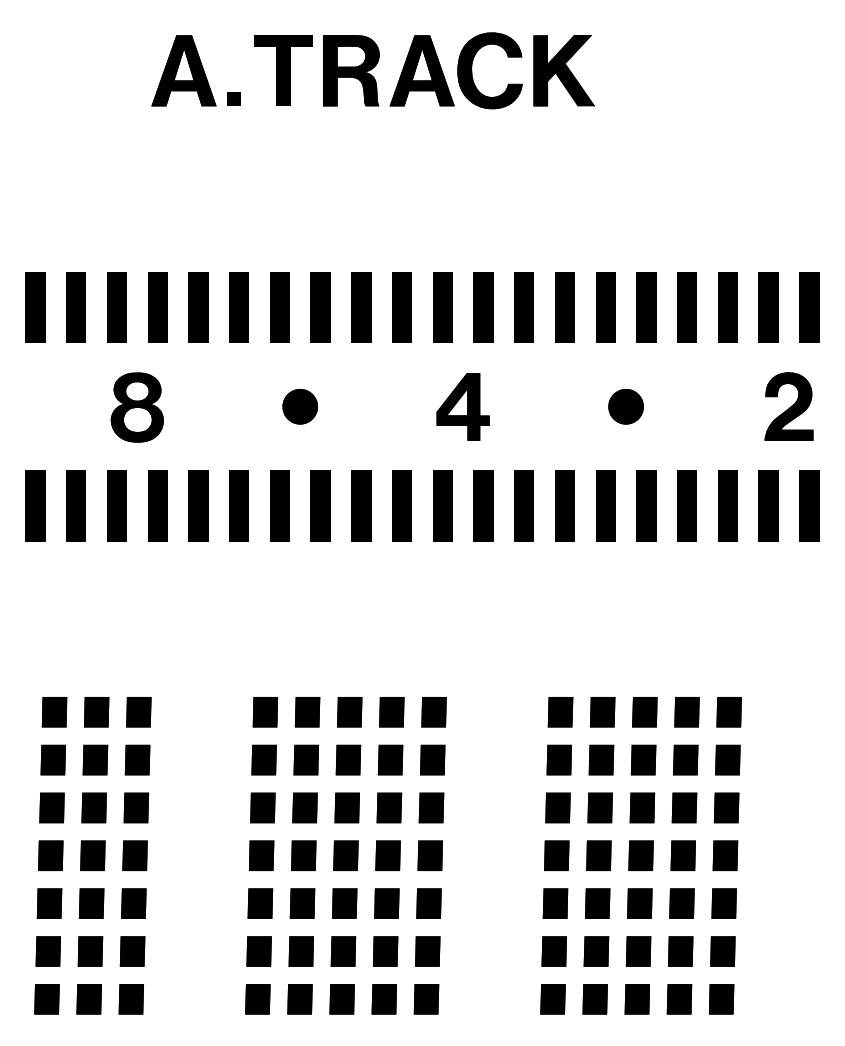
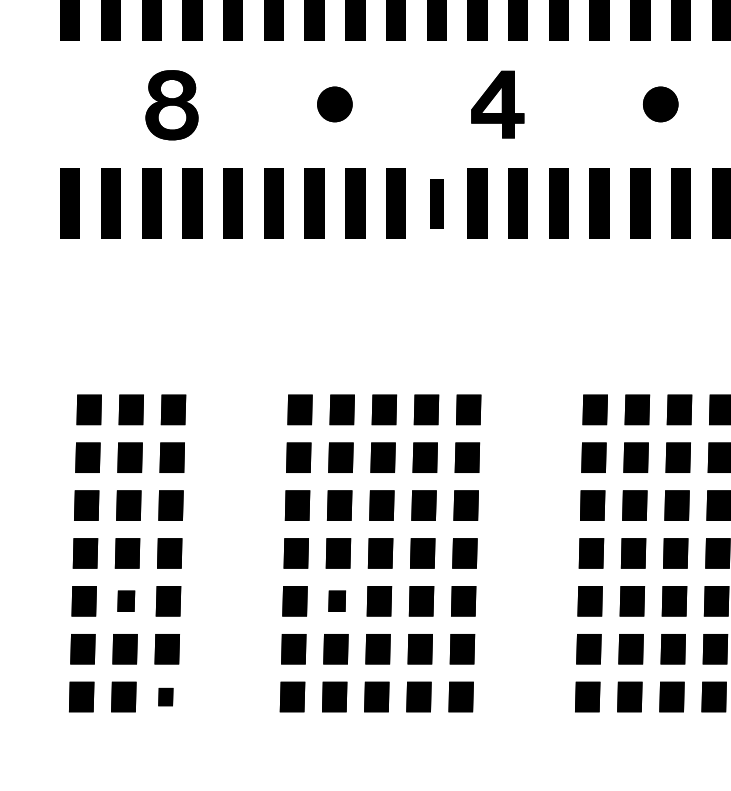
part: (401, 505) -> (436, 203), size x0.7
part: (91, 903) -> (126, 601), size x0.7
part: (302, 903) -> (337, 601), size x0.7
part: (130, 999) -> (165, 697), size x0.6

